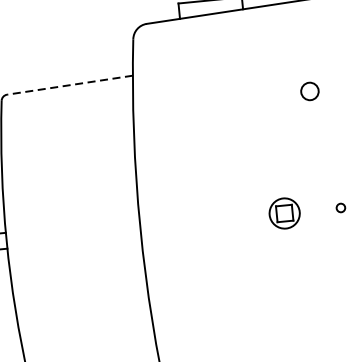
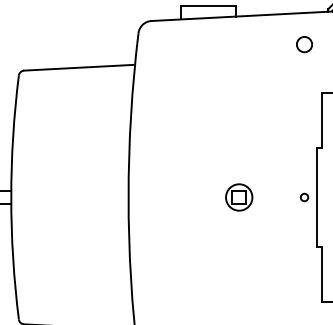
line: (69, 84) -> (79, 67), dashed -> solid
circle: (309, 91) -> (304, 44), moved
part: (285, 213) -> (239, 197), moved

